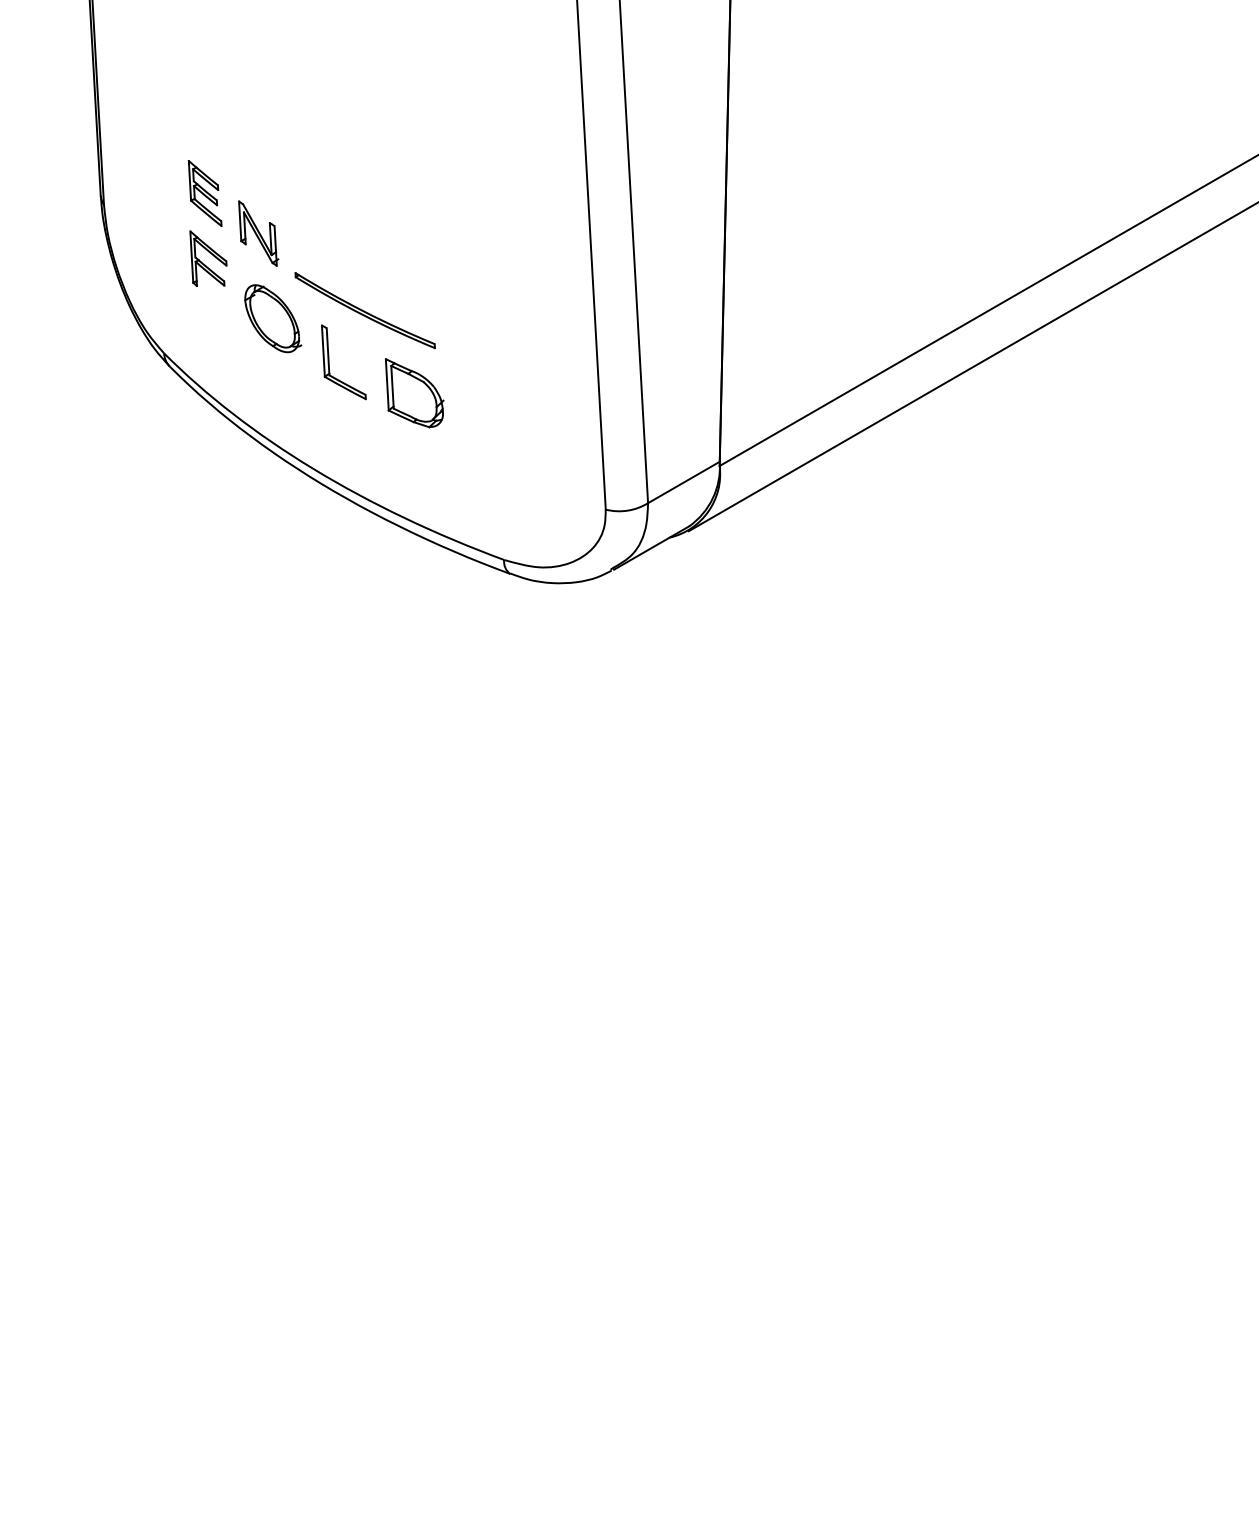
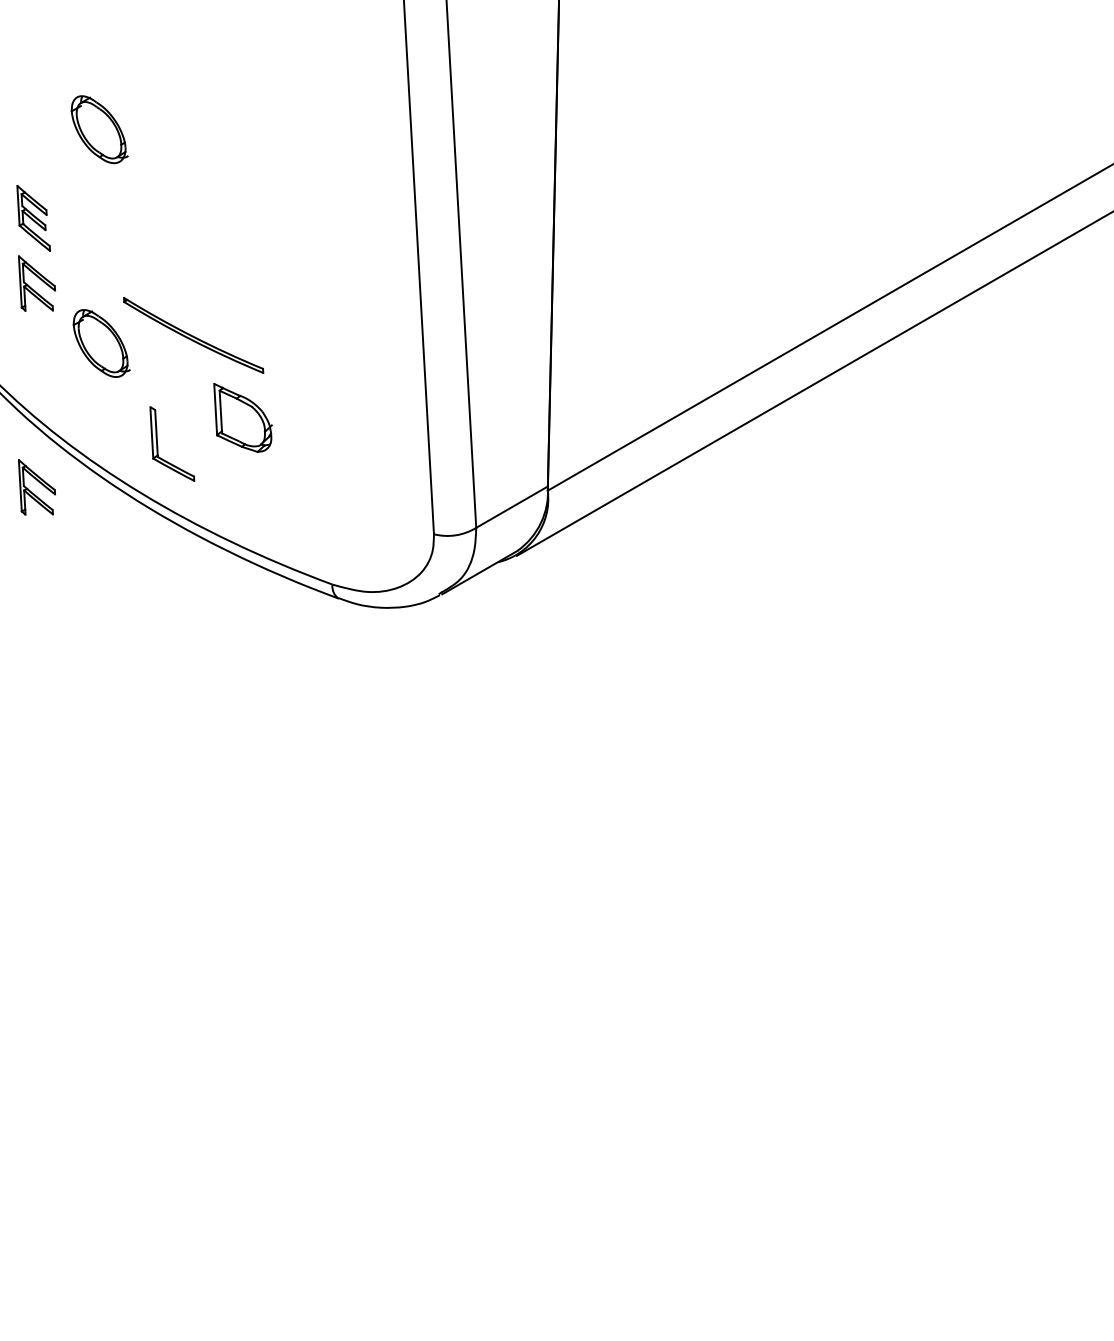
part: (271, 104) -> (99, 129), added
part: (258, 233) -> (86, 258), removed
part: (329, 362) -> (157, 444), moved
part: (208, 462) -> (37, 487), added

